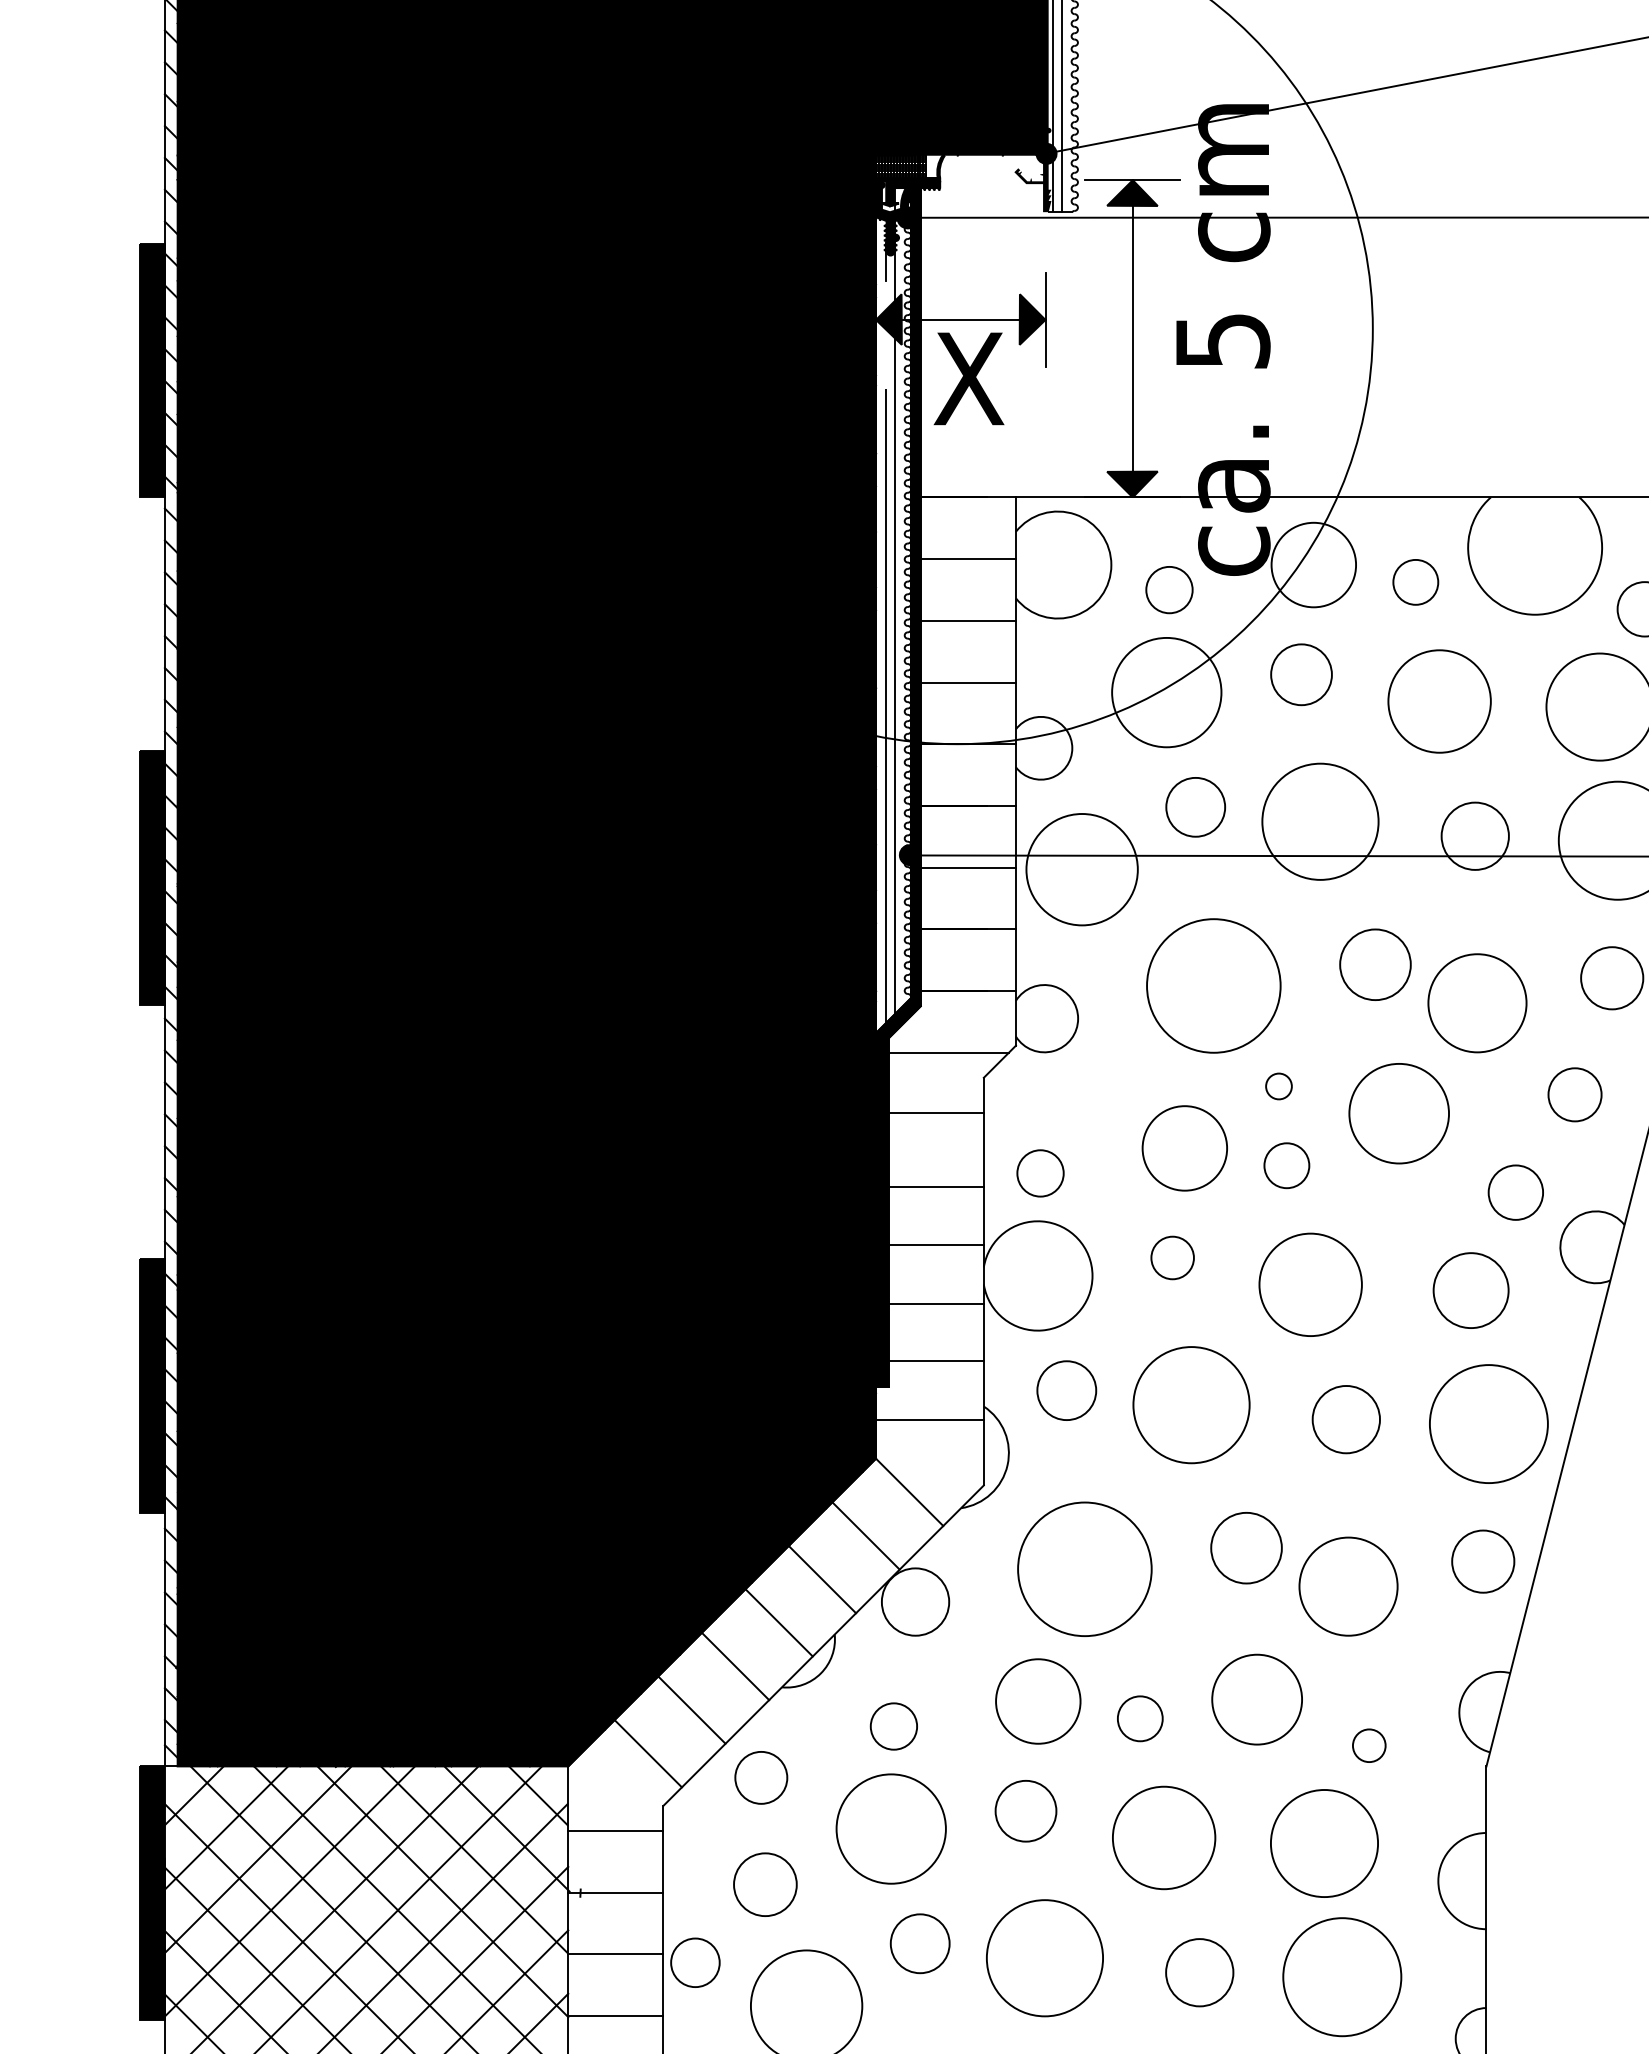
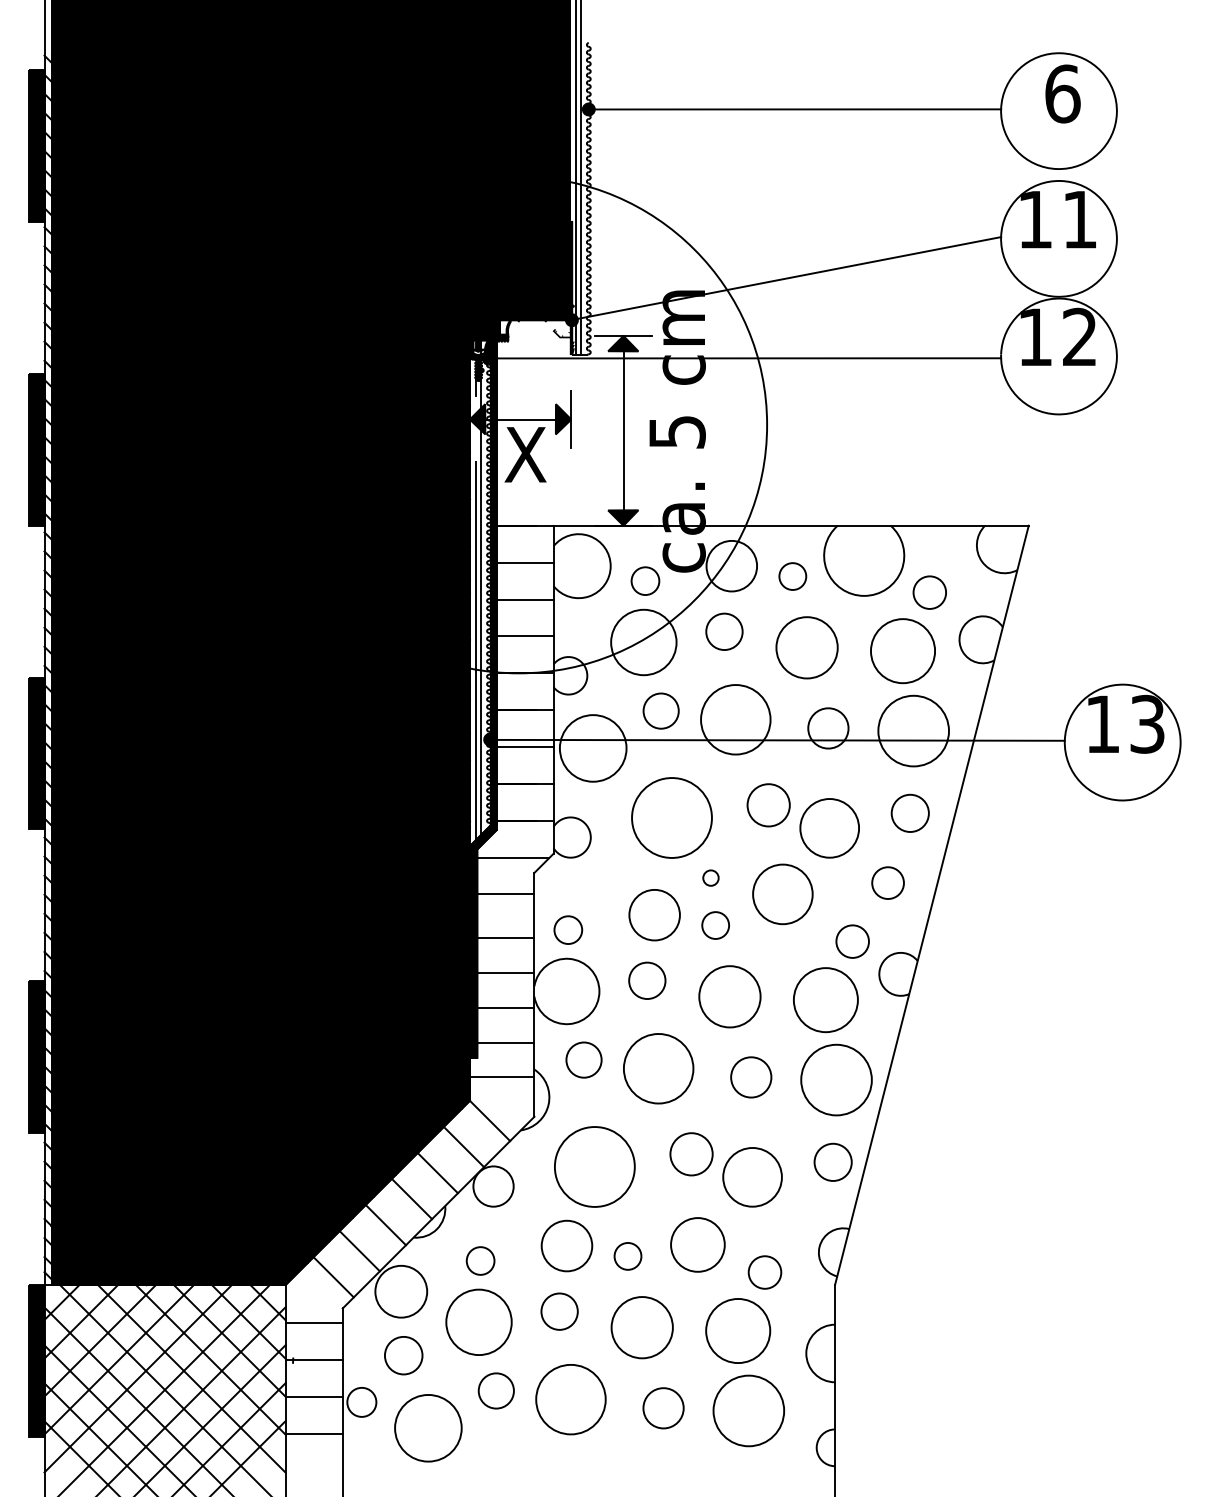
circle: (1172, 1257) -> (647, 980), size x1.43
circle: (1470, 1291) -> (825, 1000), size x1.43
circle: (1368, 1745) -> (764, 1272), size x1.67
circle: (761, 1777) -> (401, 1291), size x1.67

